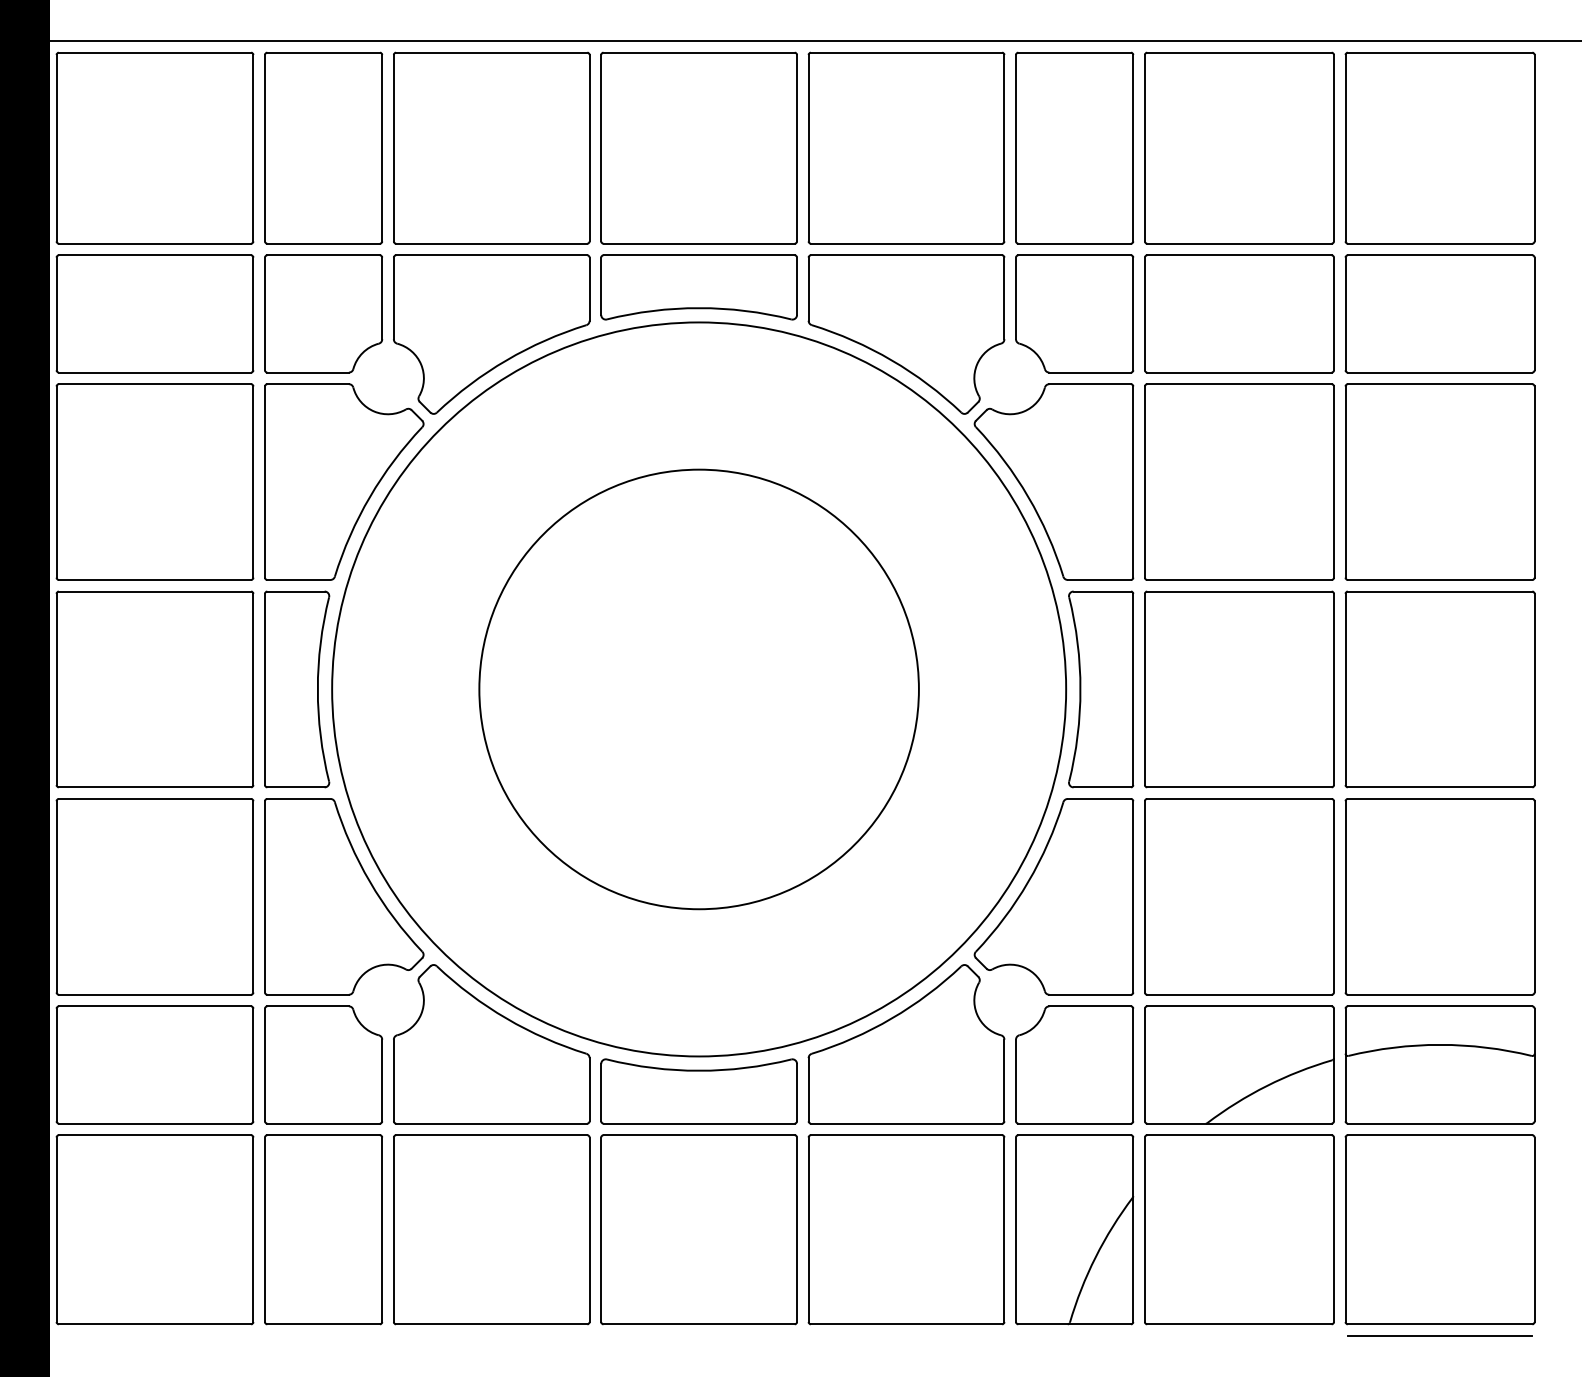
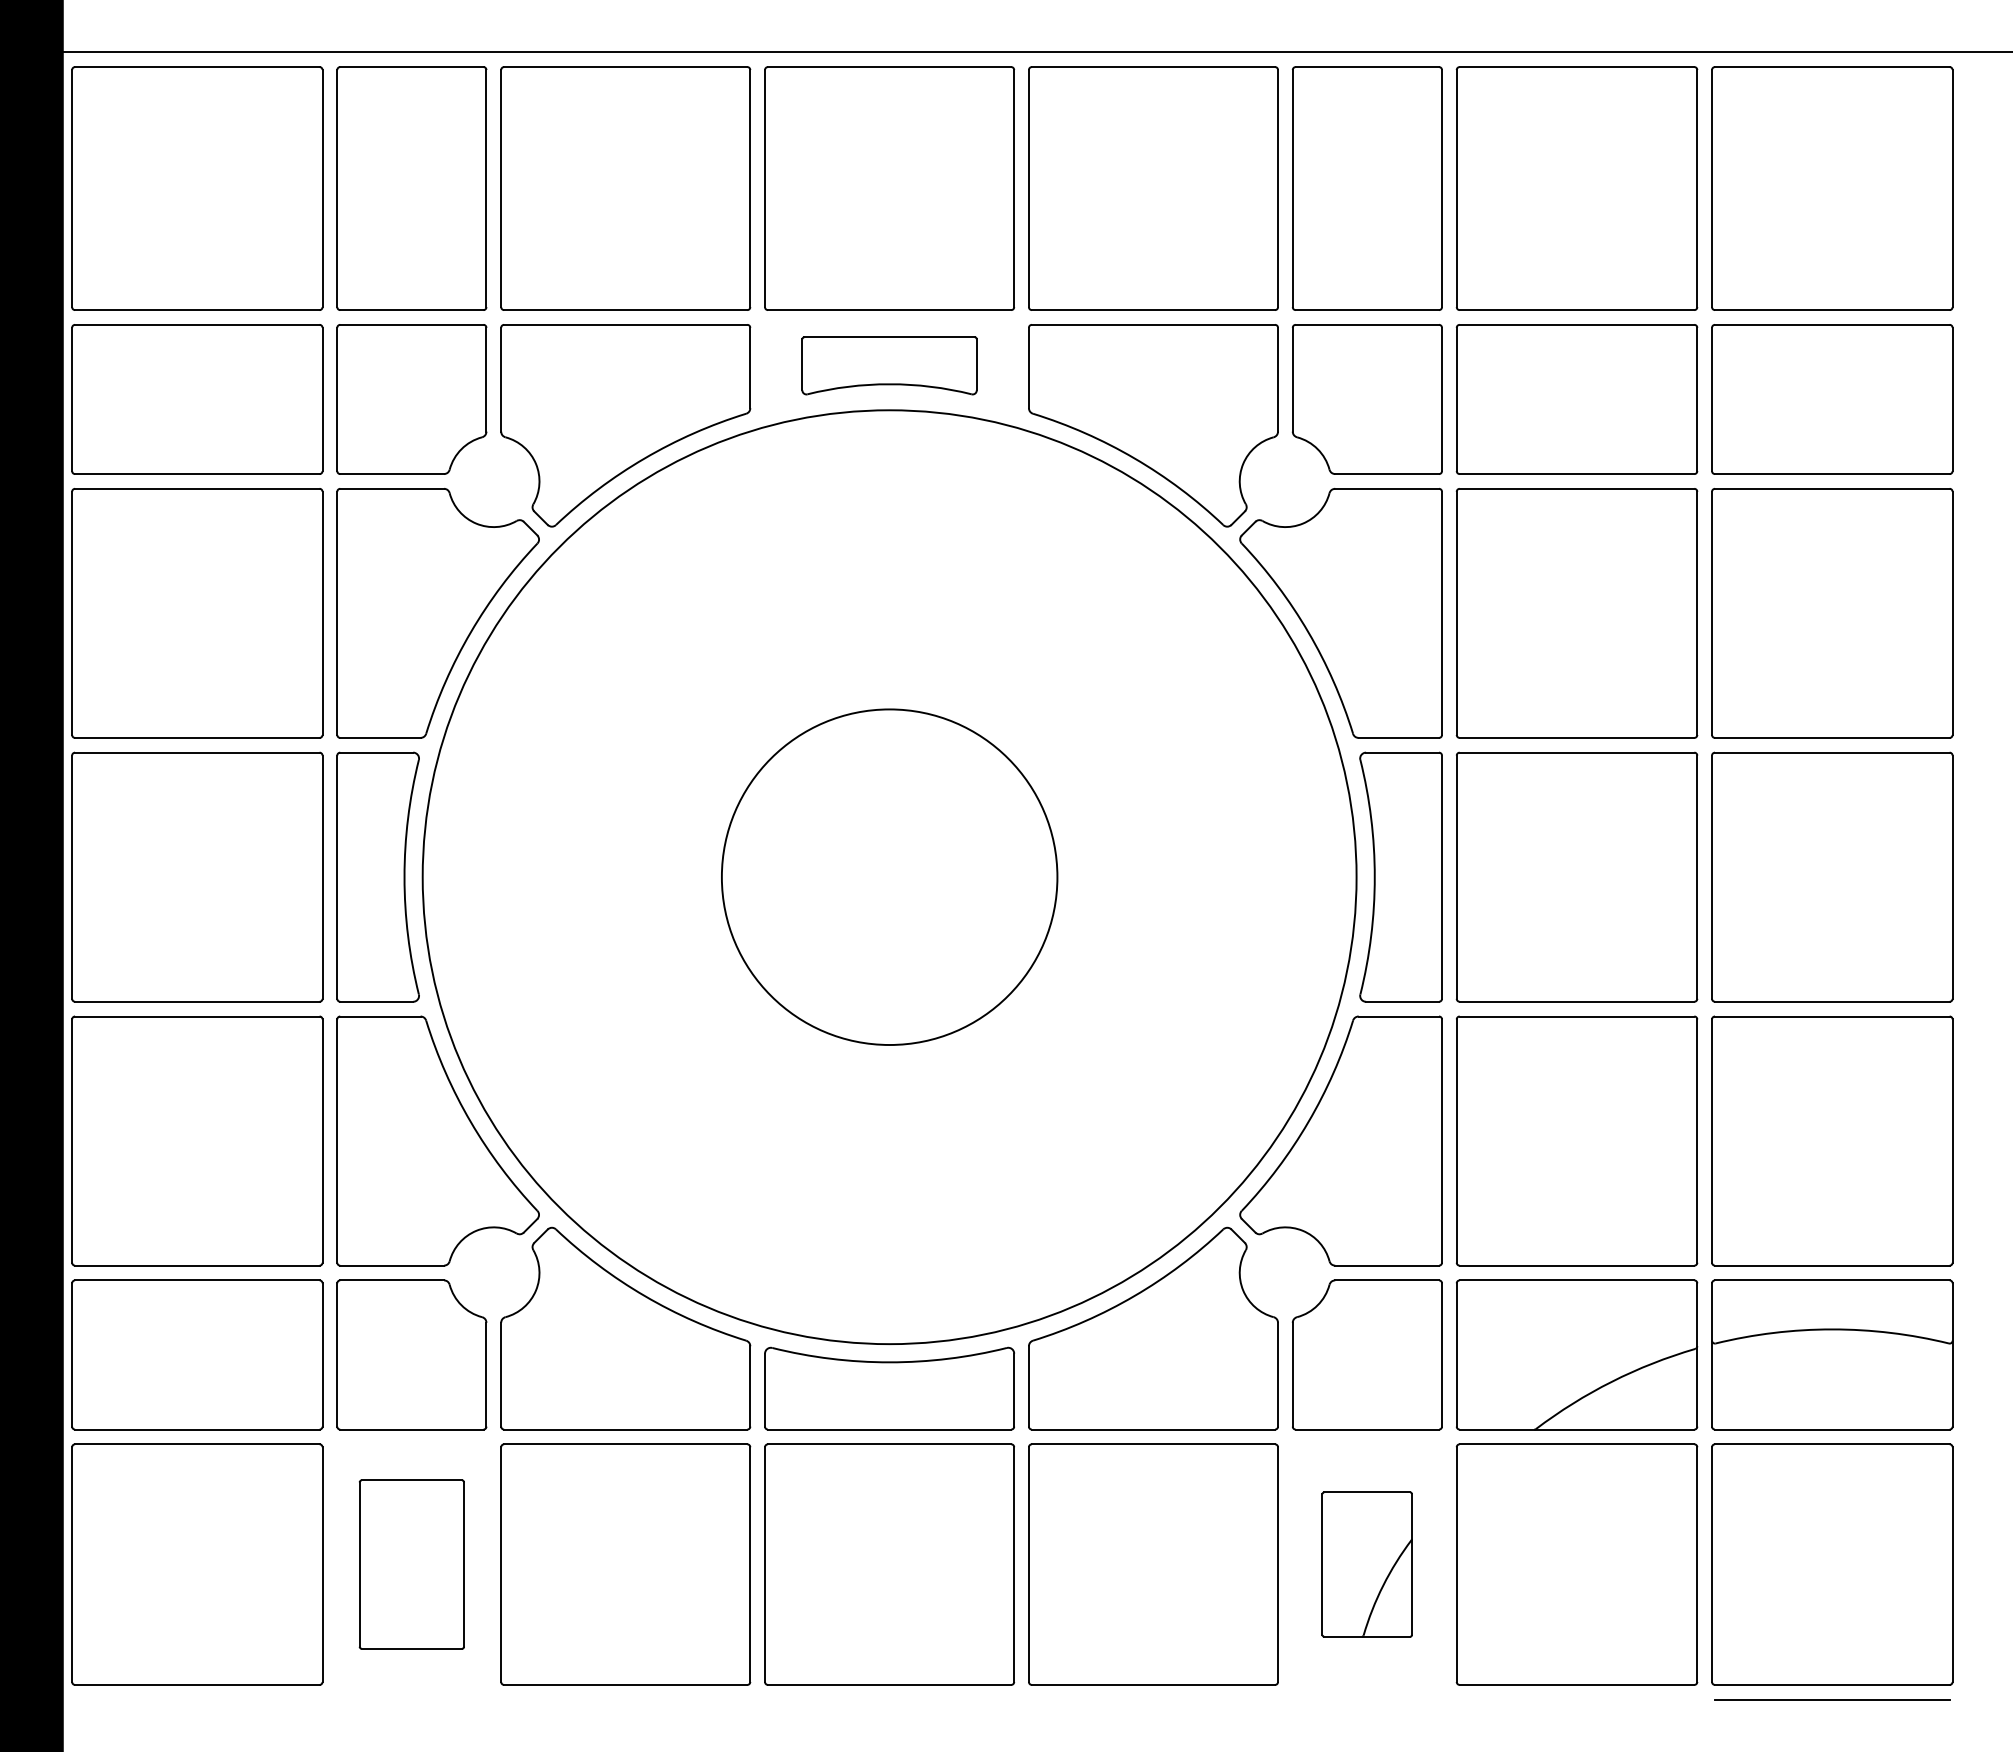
part: (699, 287) -> (889, 365), size x0.7
circle: (699, 688) -> (889, 876), size x0.6
part: (323, 1229) -> (411, 1564), size x0.7
part: (1073, 1229) -> (1366, 1564), size x0.6

